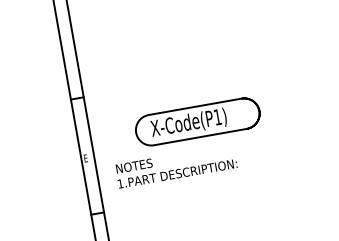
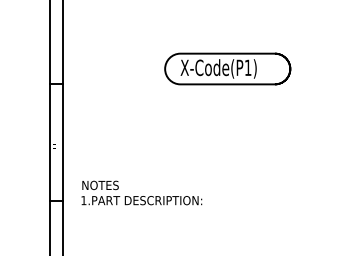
part: (197, 121) -> (227, 68), moved
text: (175, 165) -> (141, 192), moved

